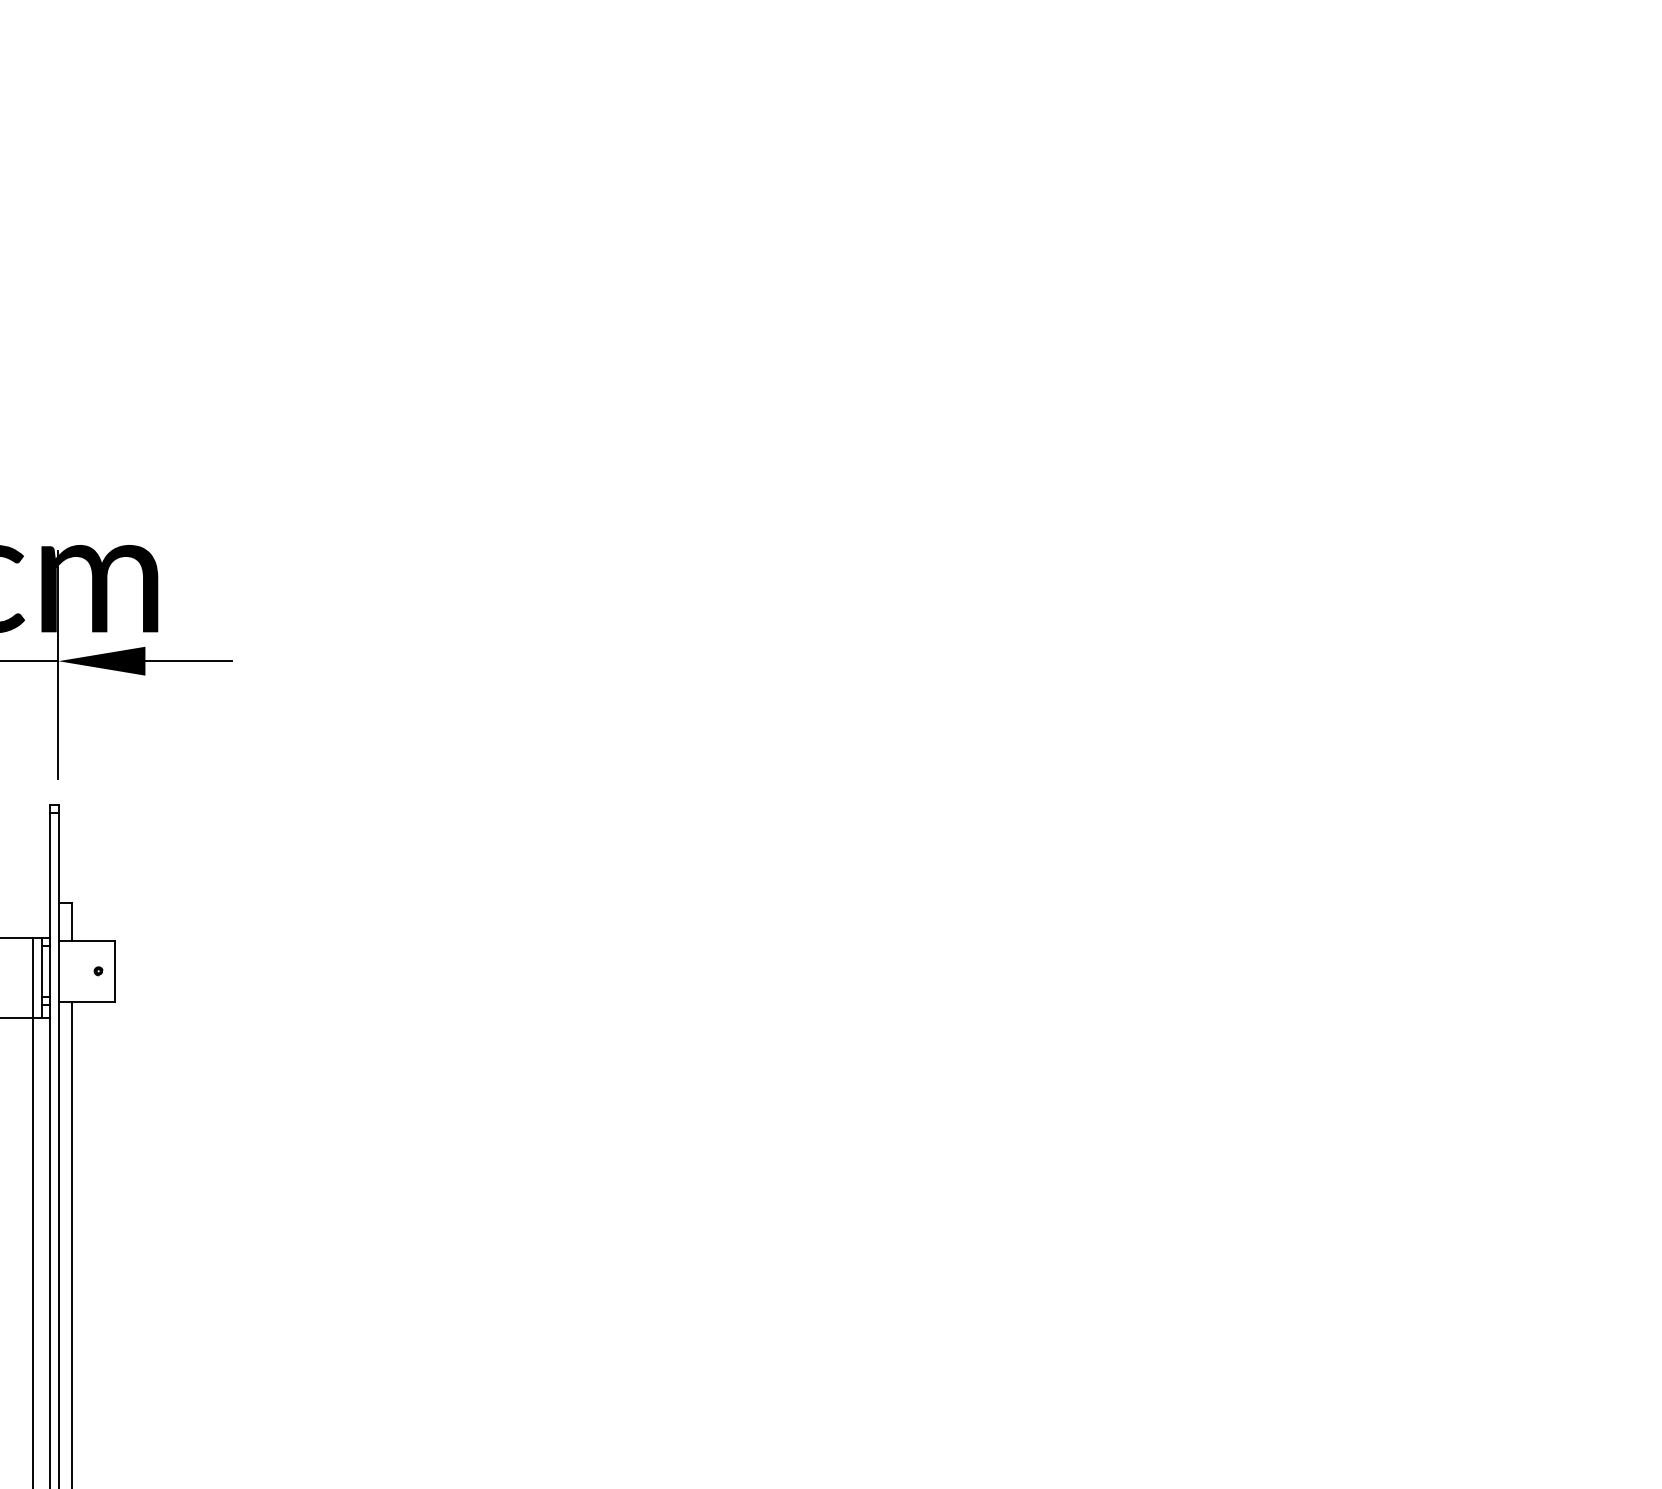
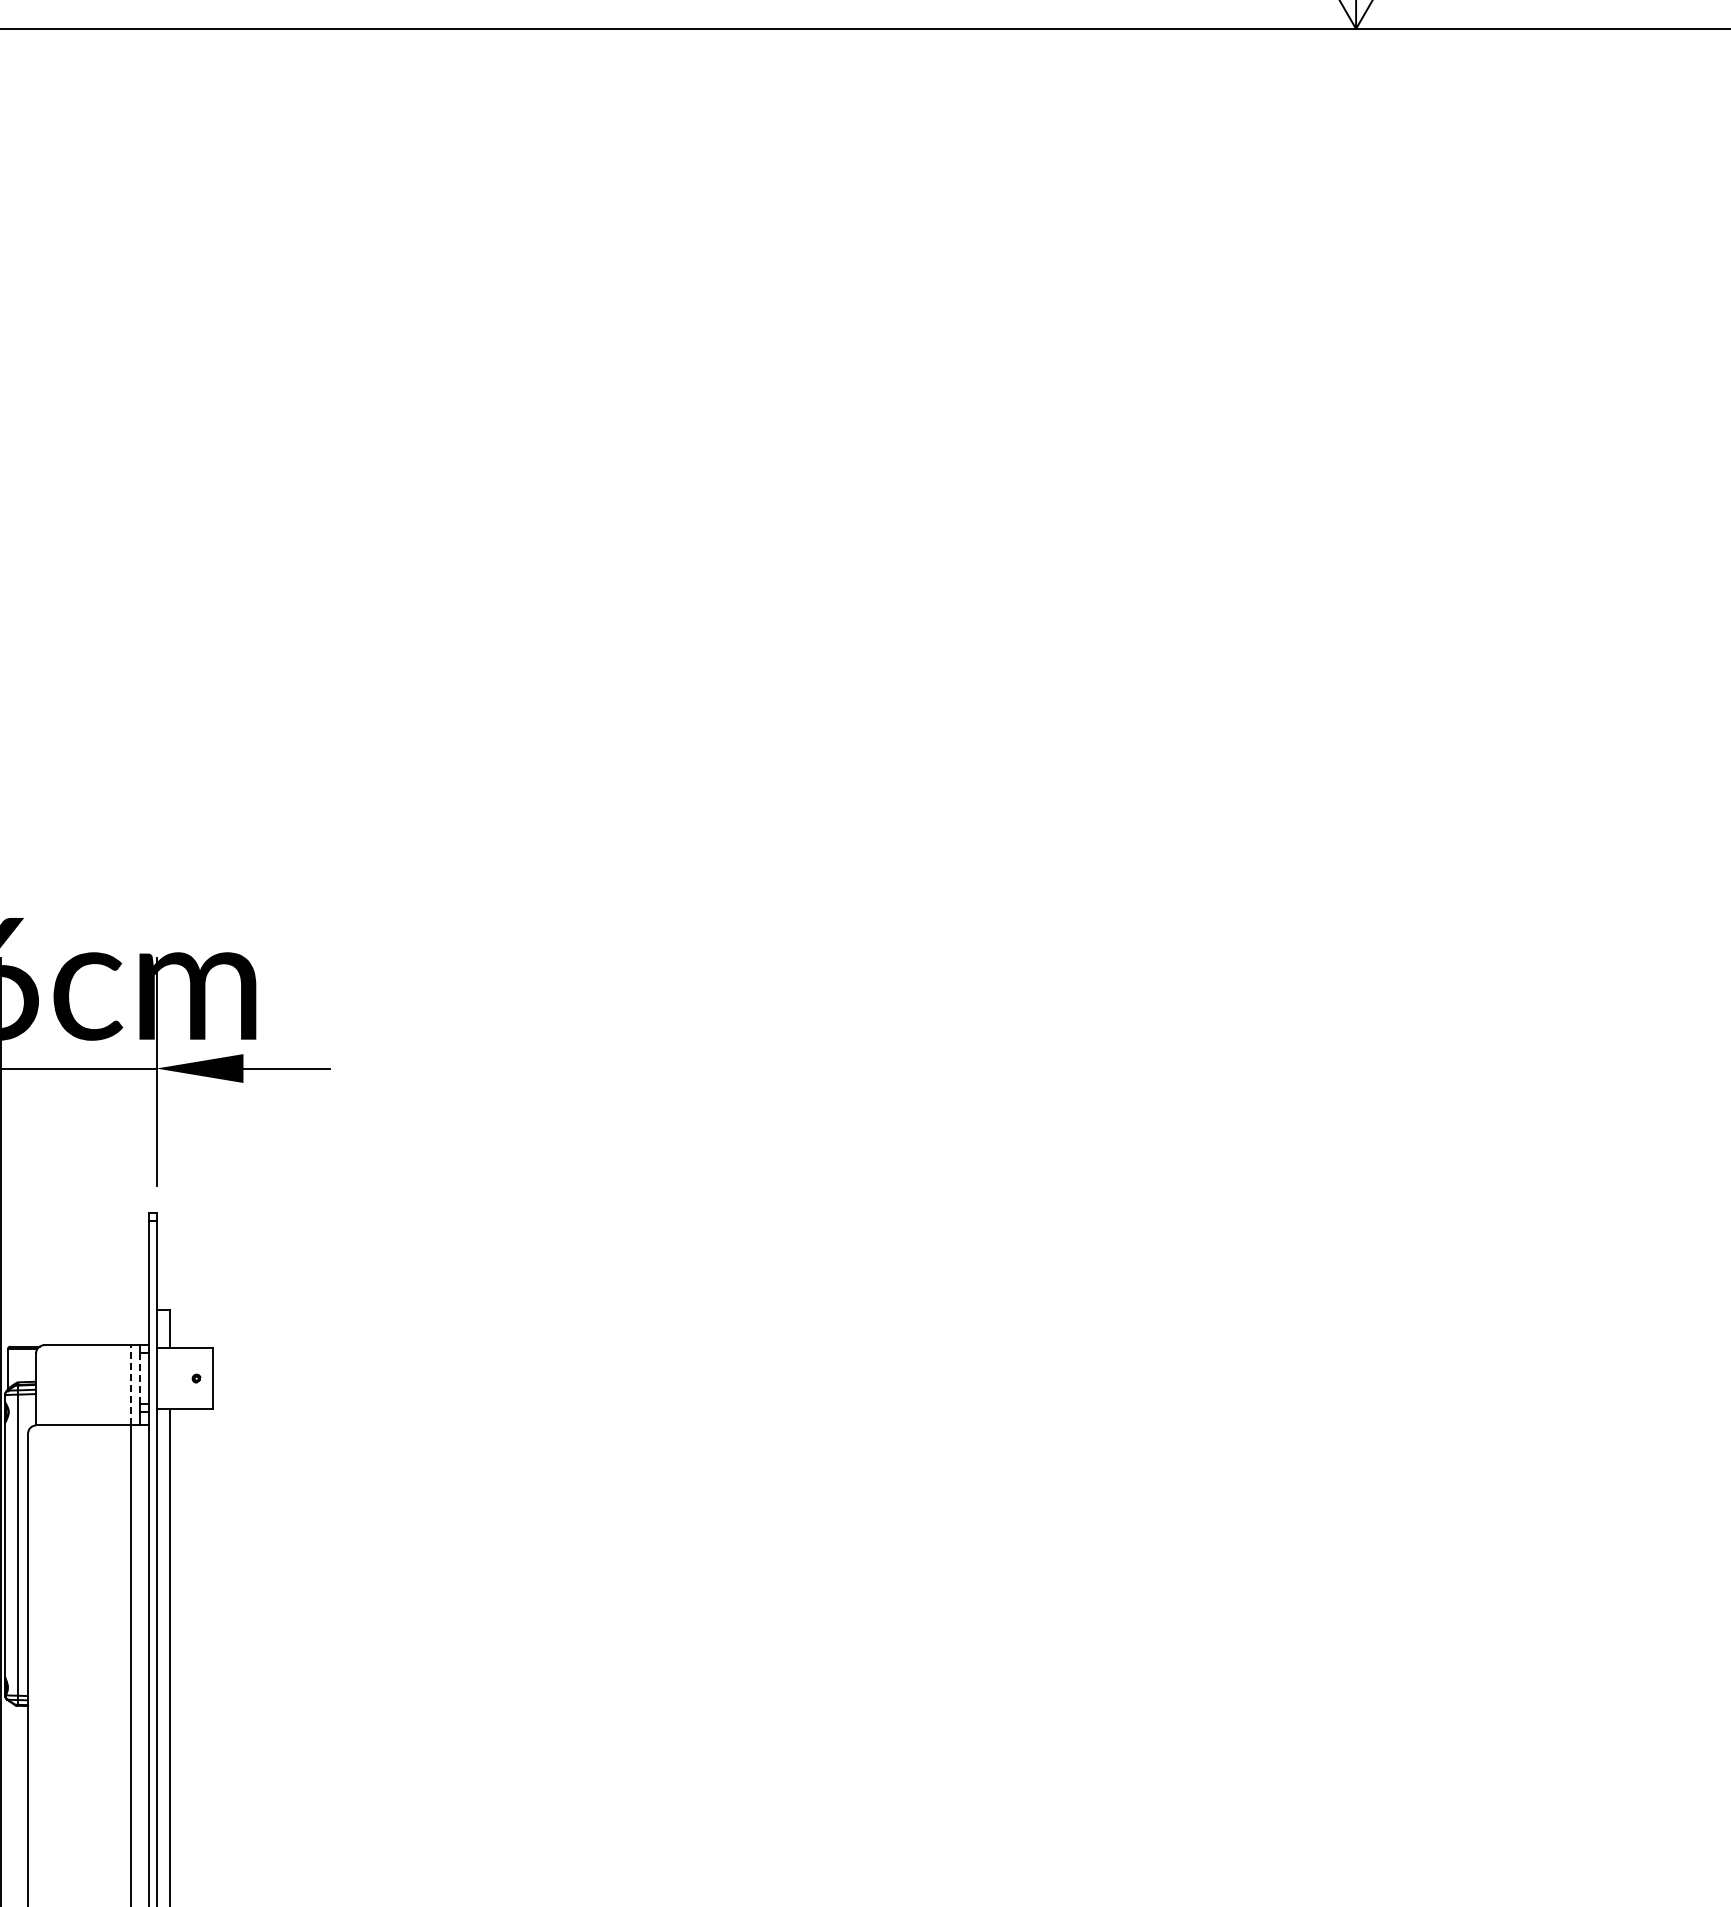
line: (42, 972) -> (140, 1379), solid -> dashed
line: (33, 977) -> (131, 1384), solid -> dashed

